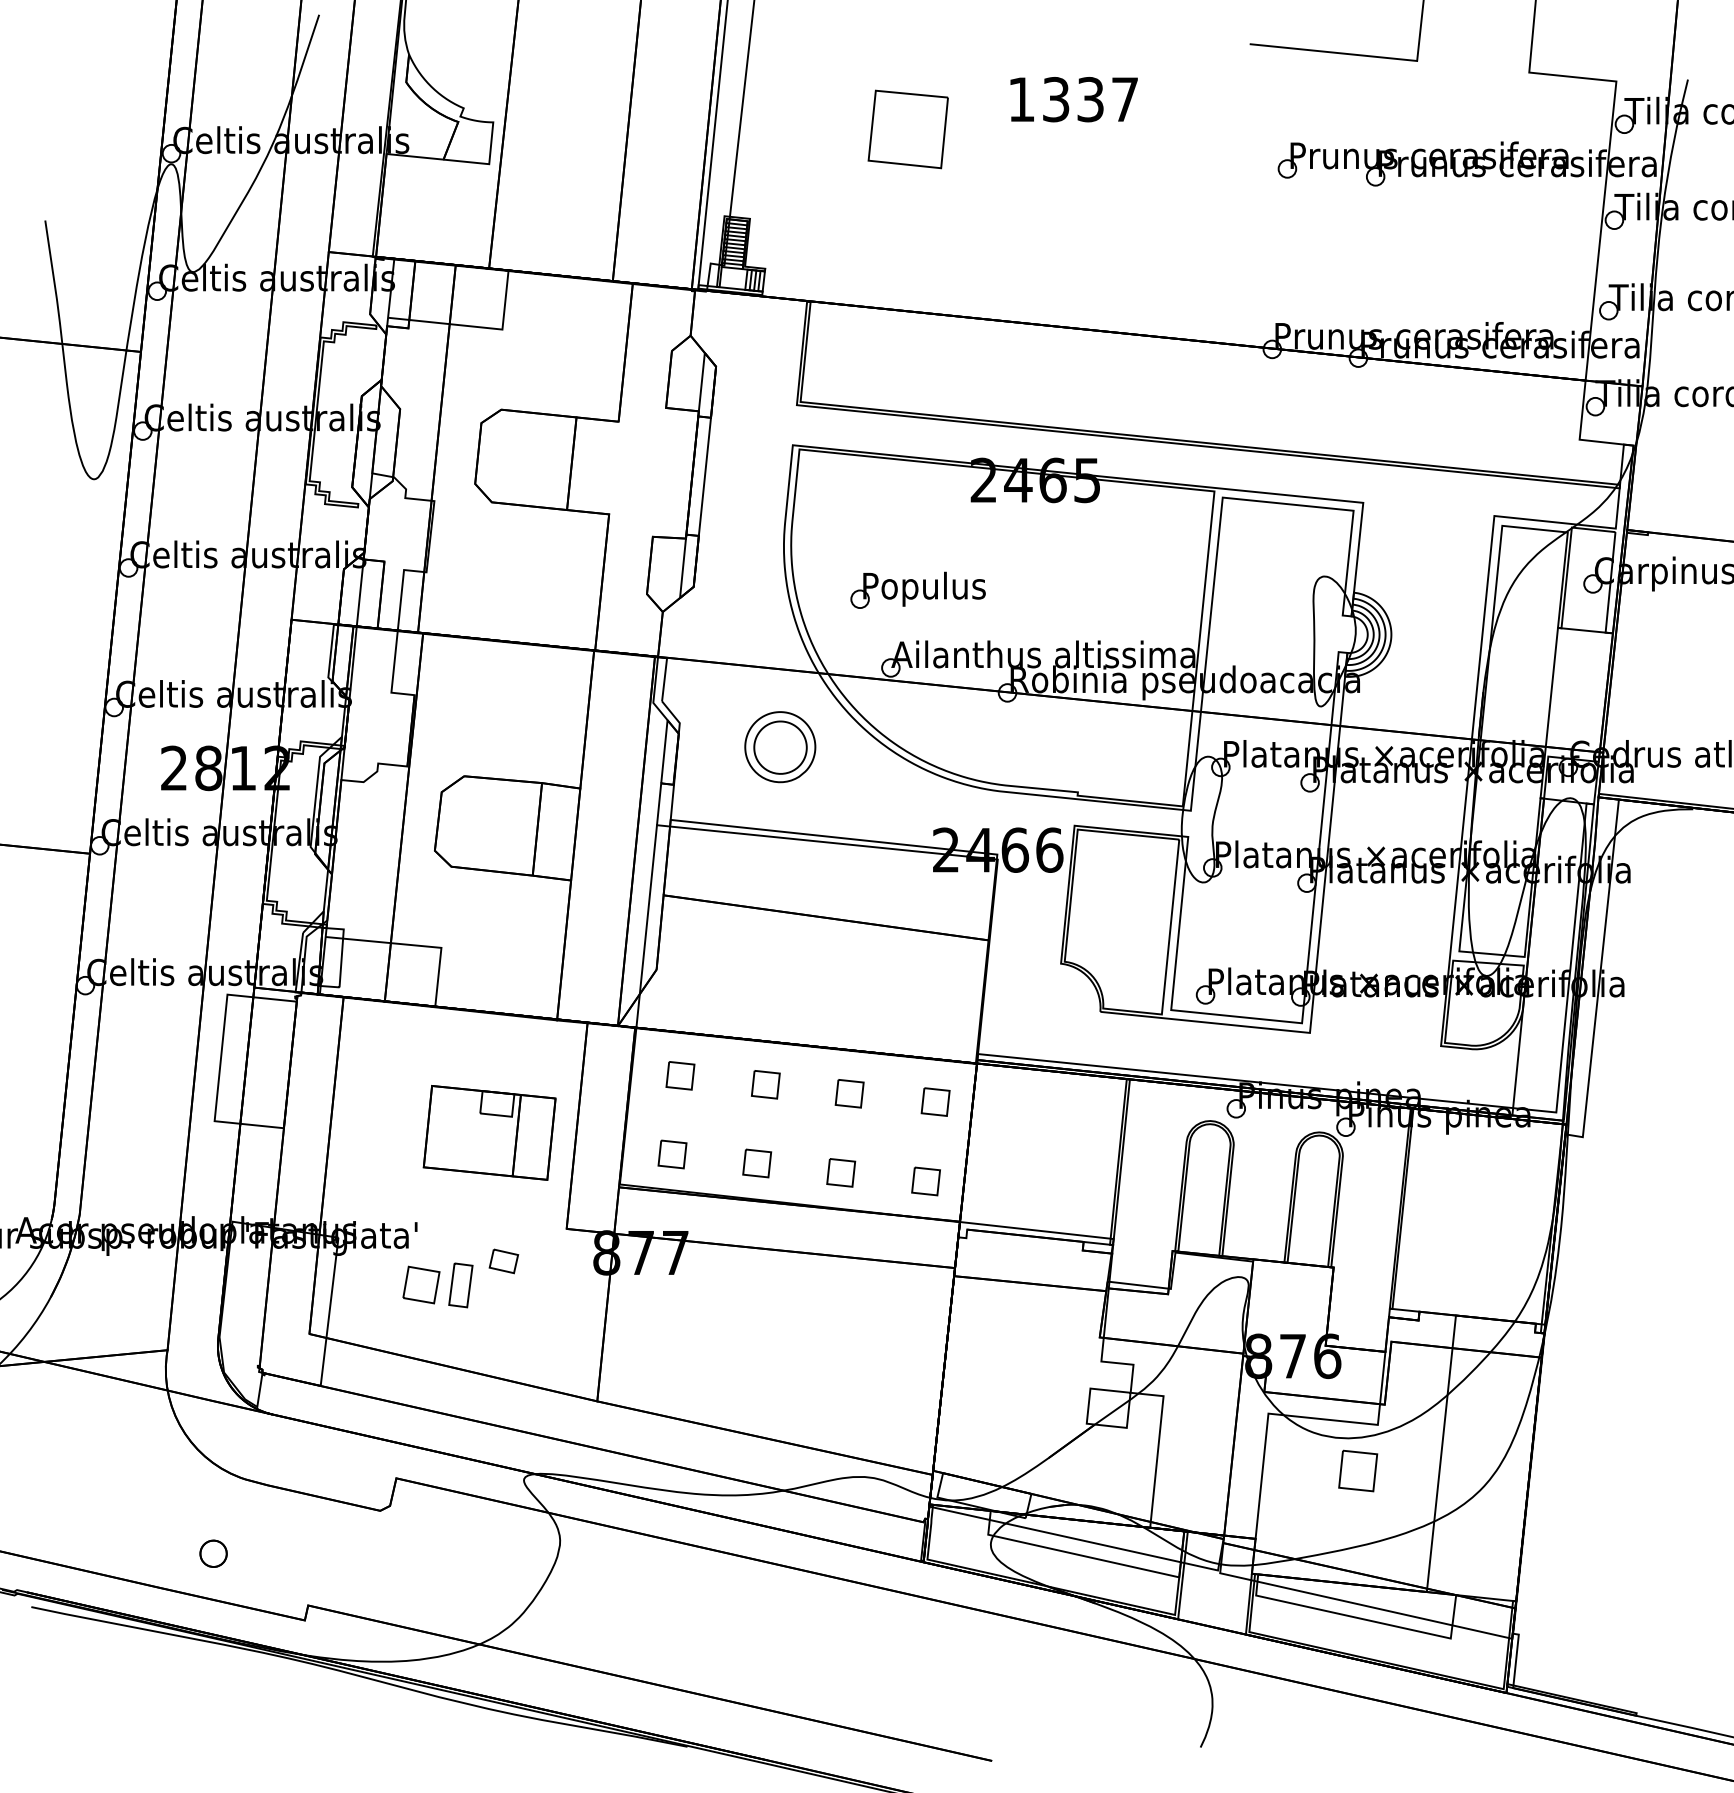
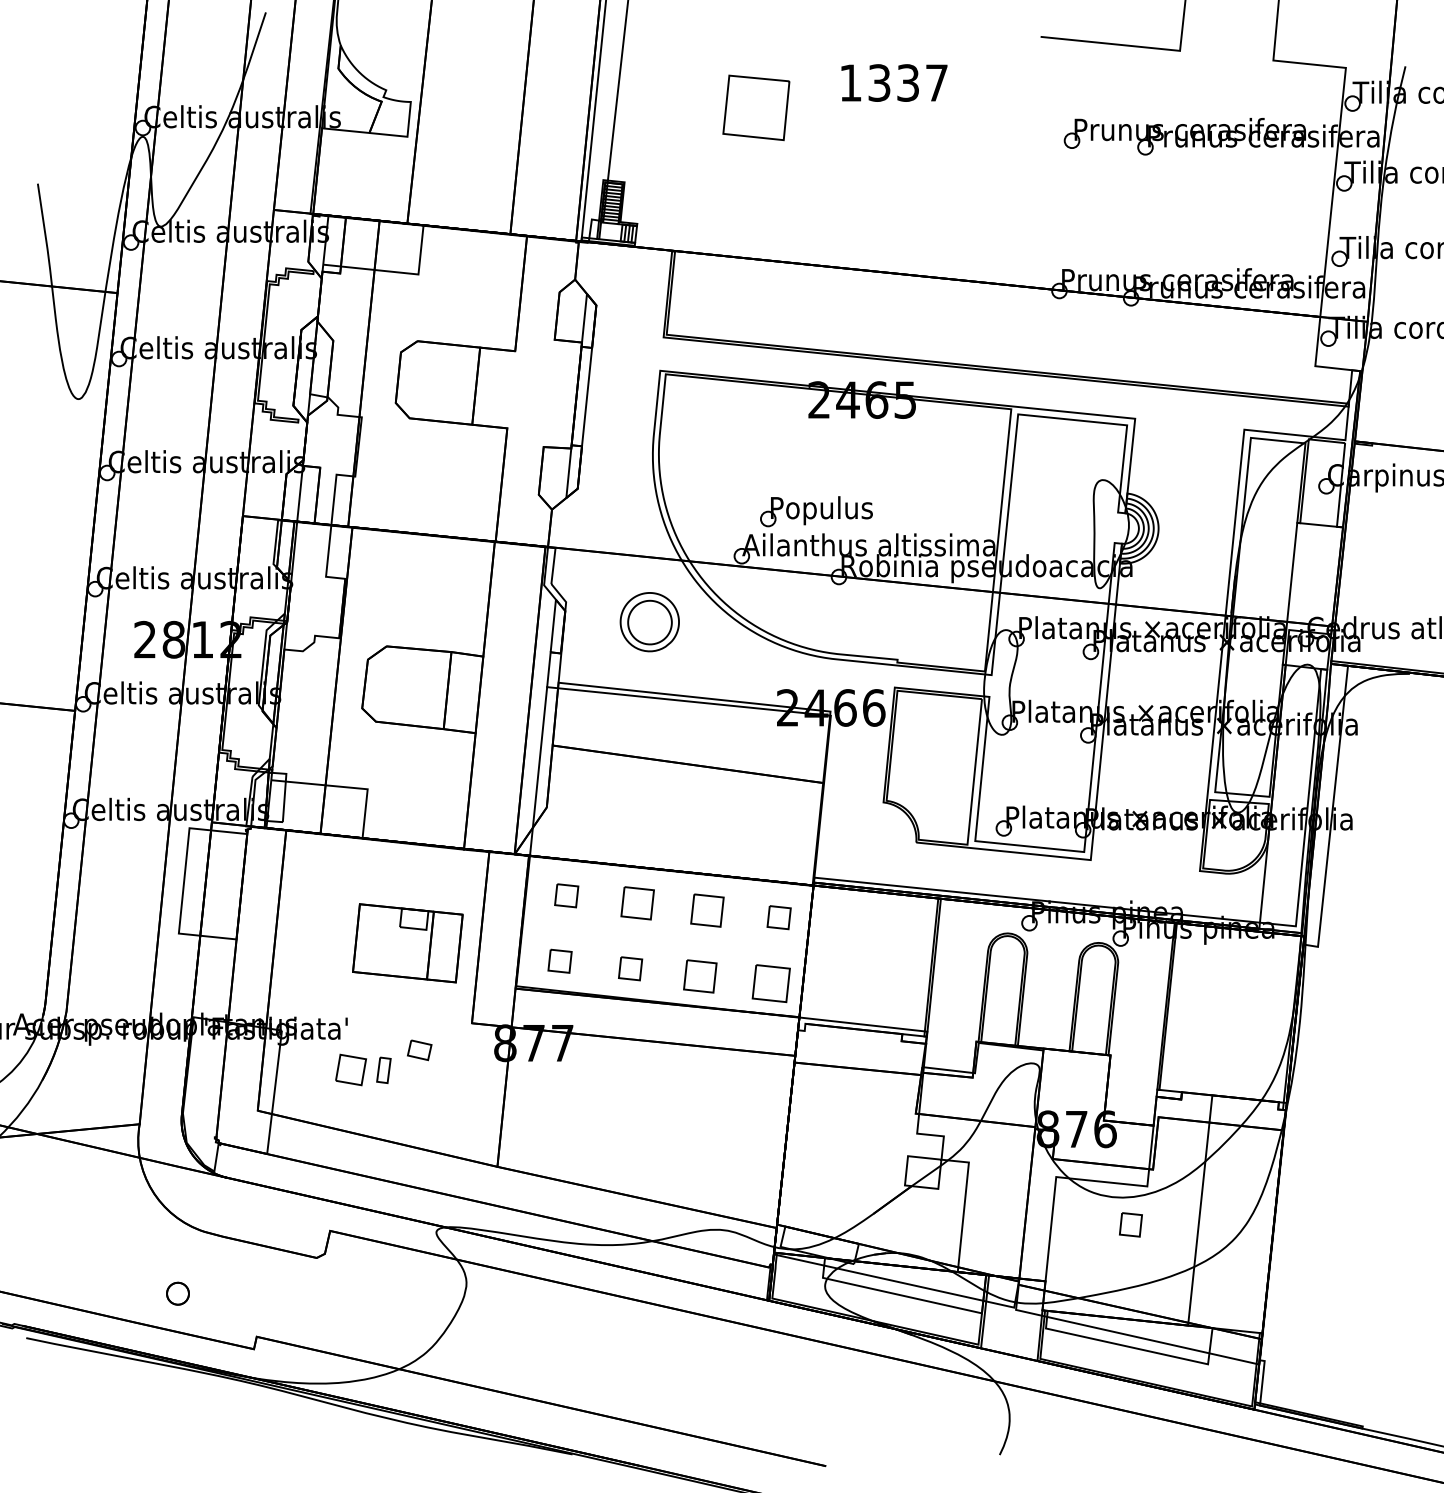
part: (918, 590) -> (816, 511), moved
part: (765, 1083) -> (637, 902), size x1.4
part: (849, 1093) -> (707, 910), size x1.4
part: (841, 1172) -> (700, 976), size x1.4
part: (925, 1181) -> (770, 983), size x1.6
part: (460, 1285) -> (383, 1070), size x0.7
part: (1357, 1470) -> (1130, 1224), size x0.7

